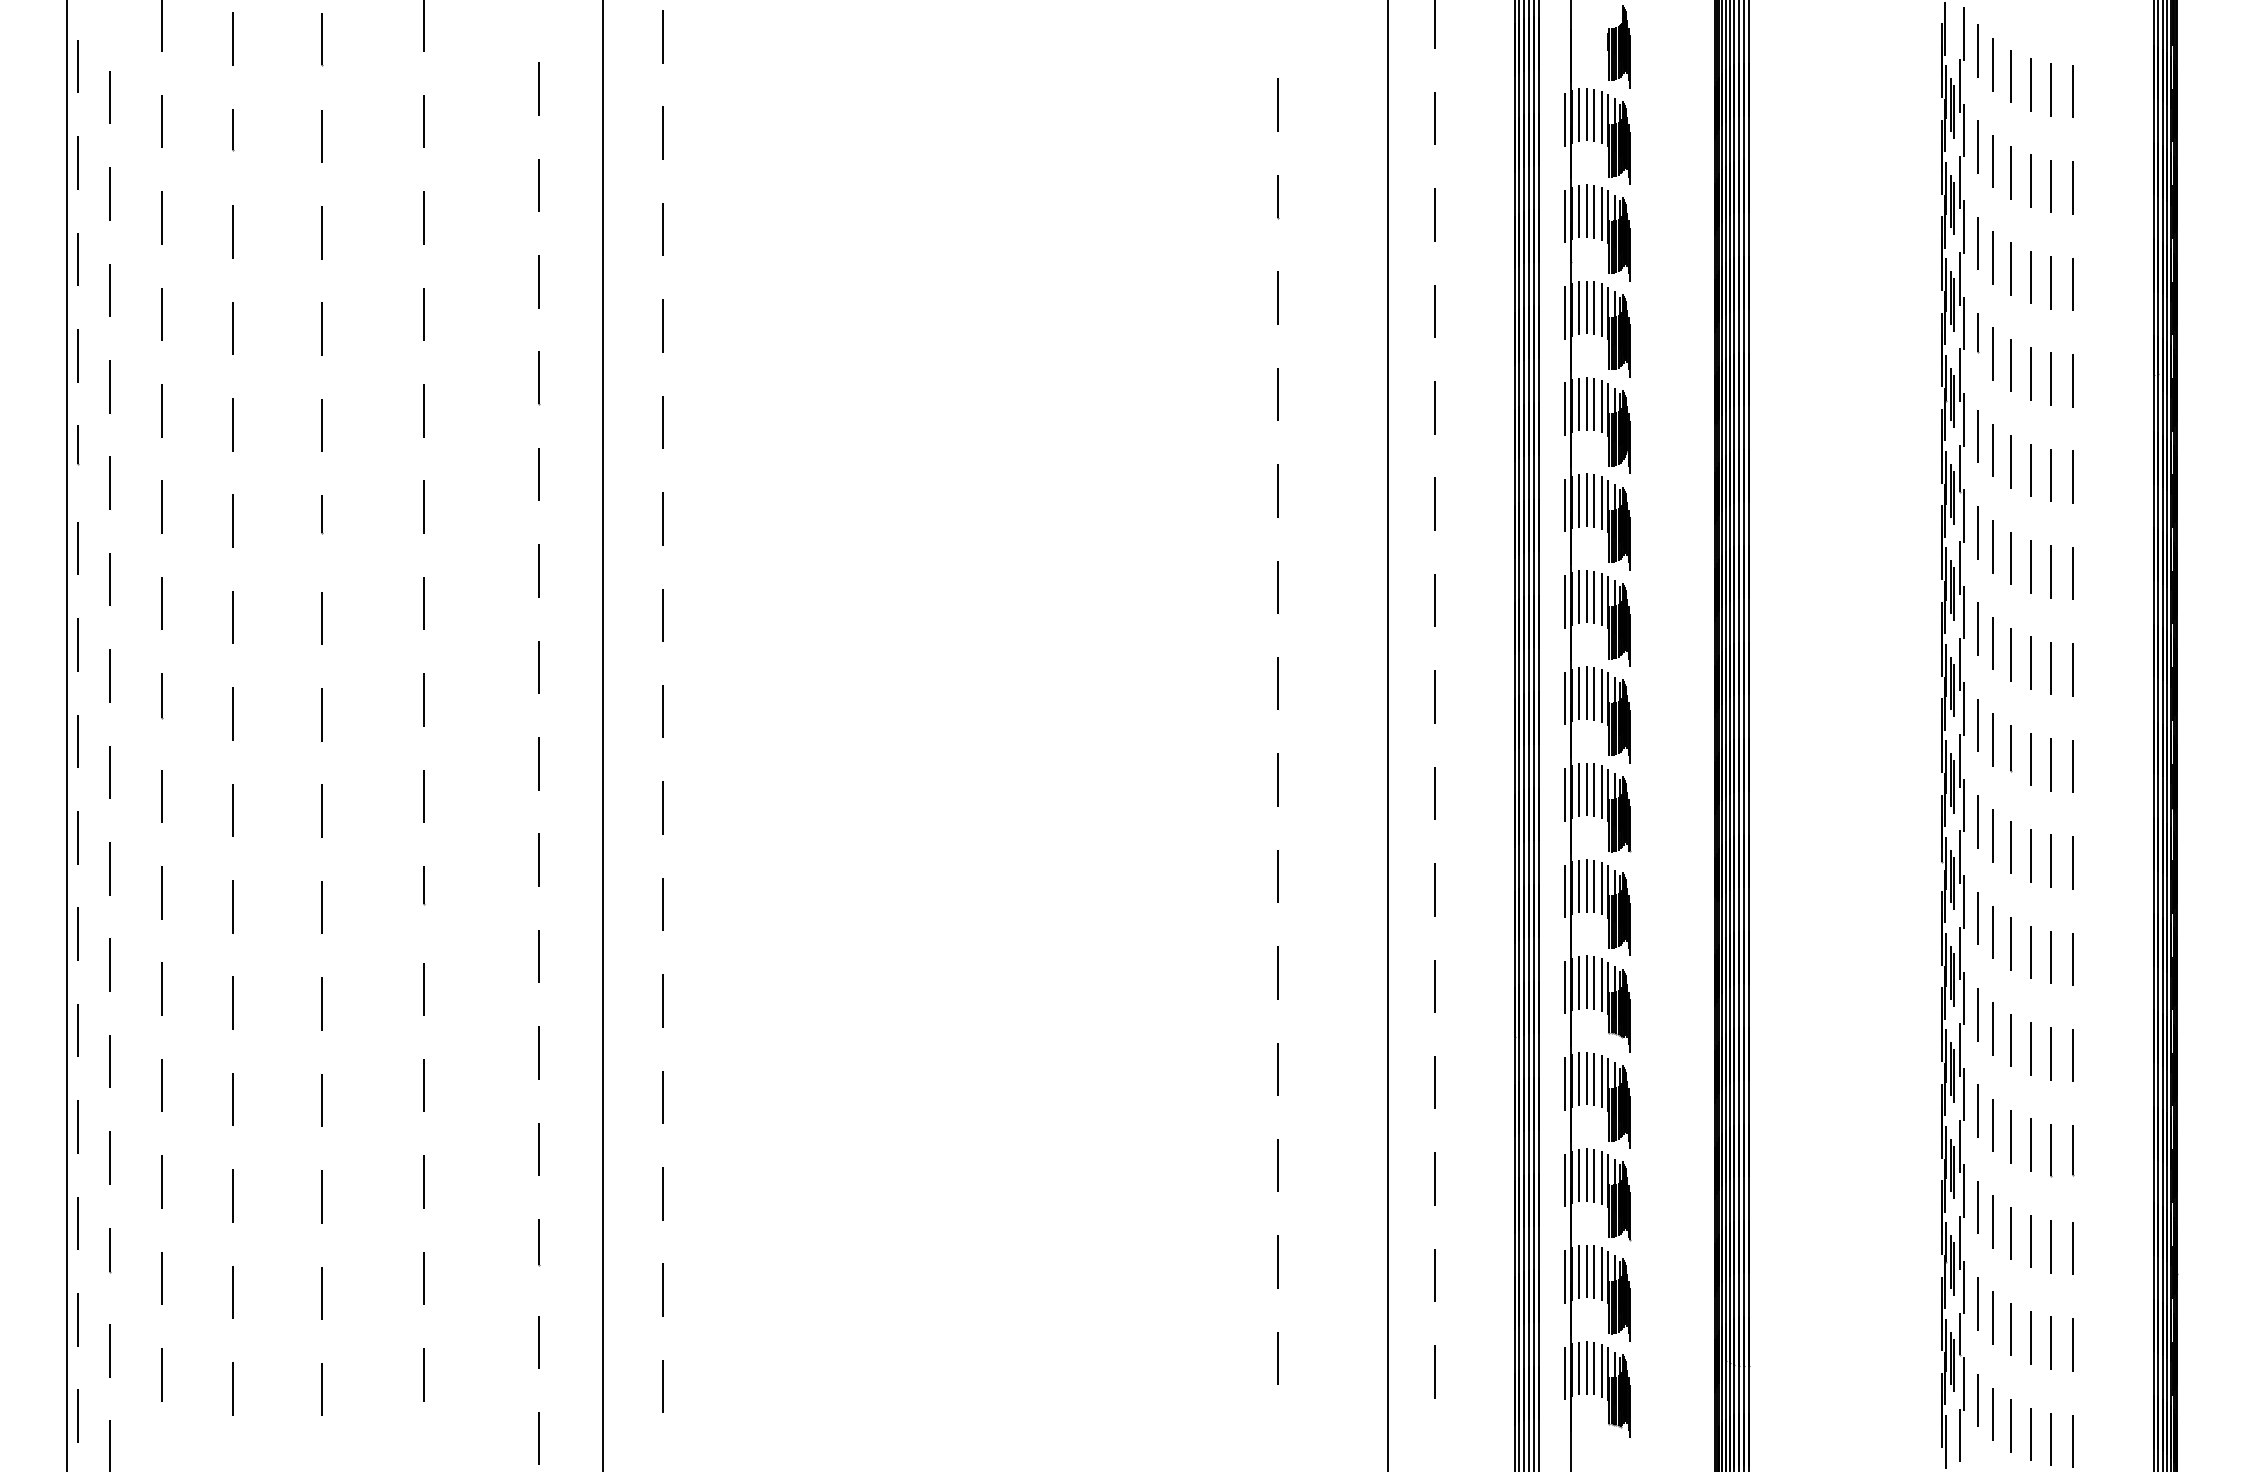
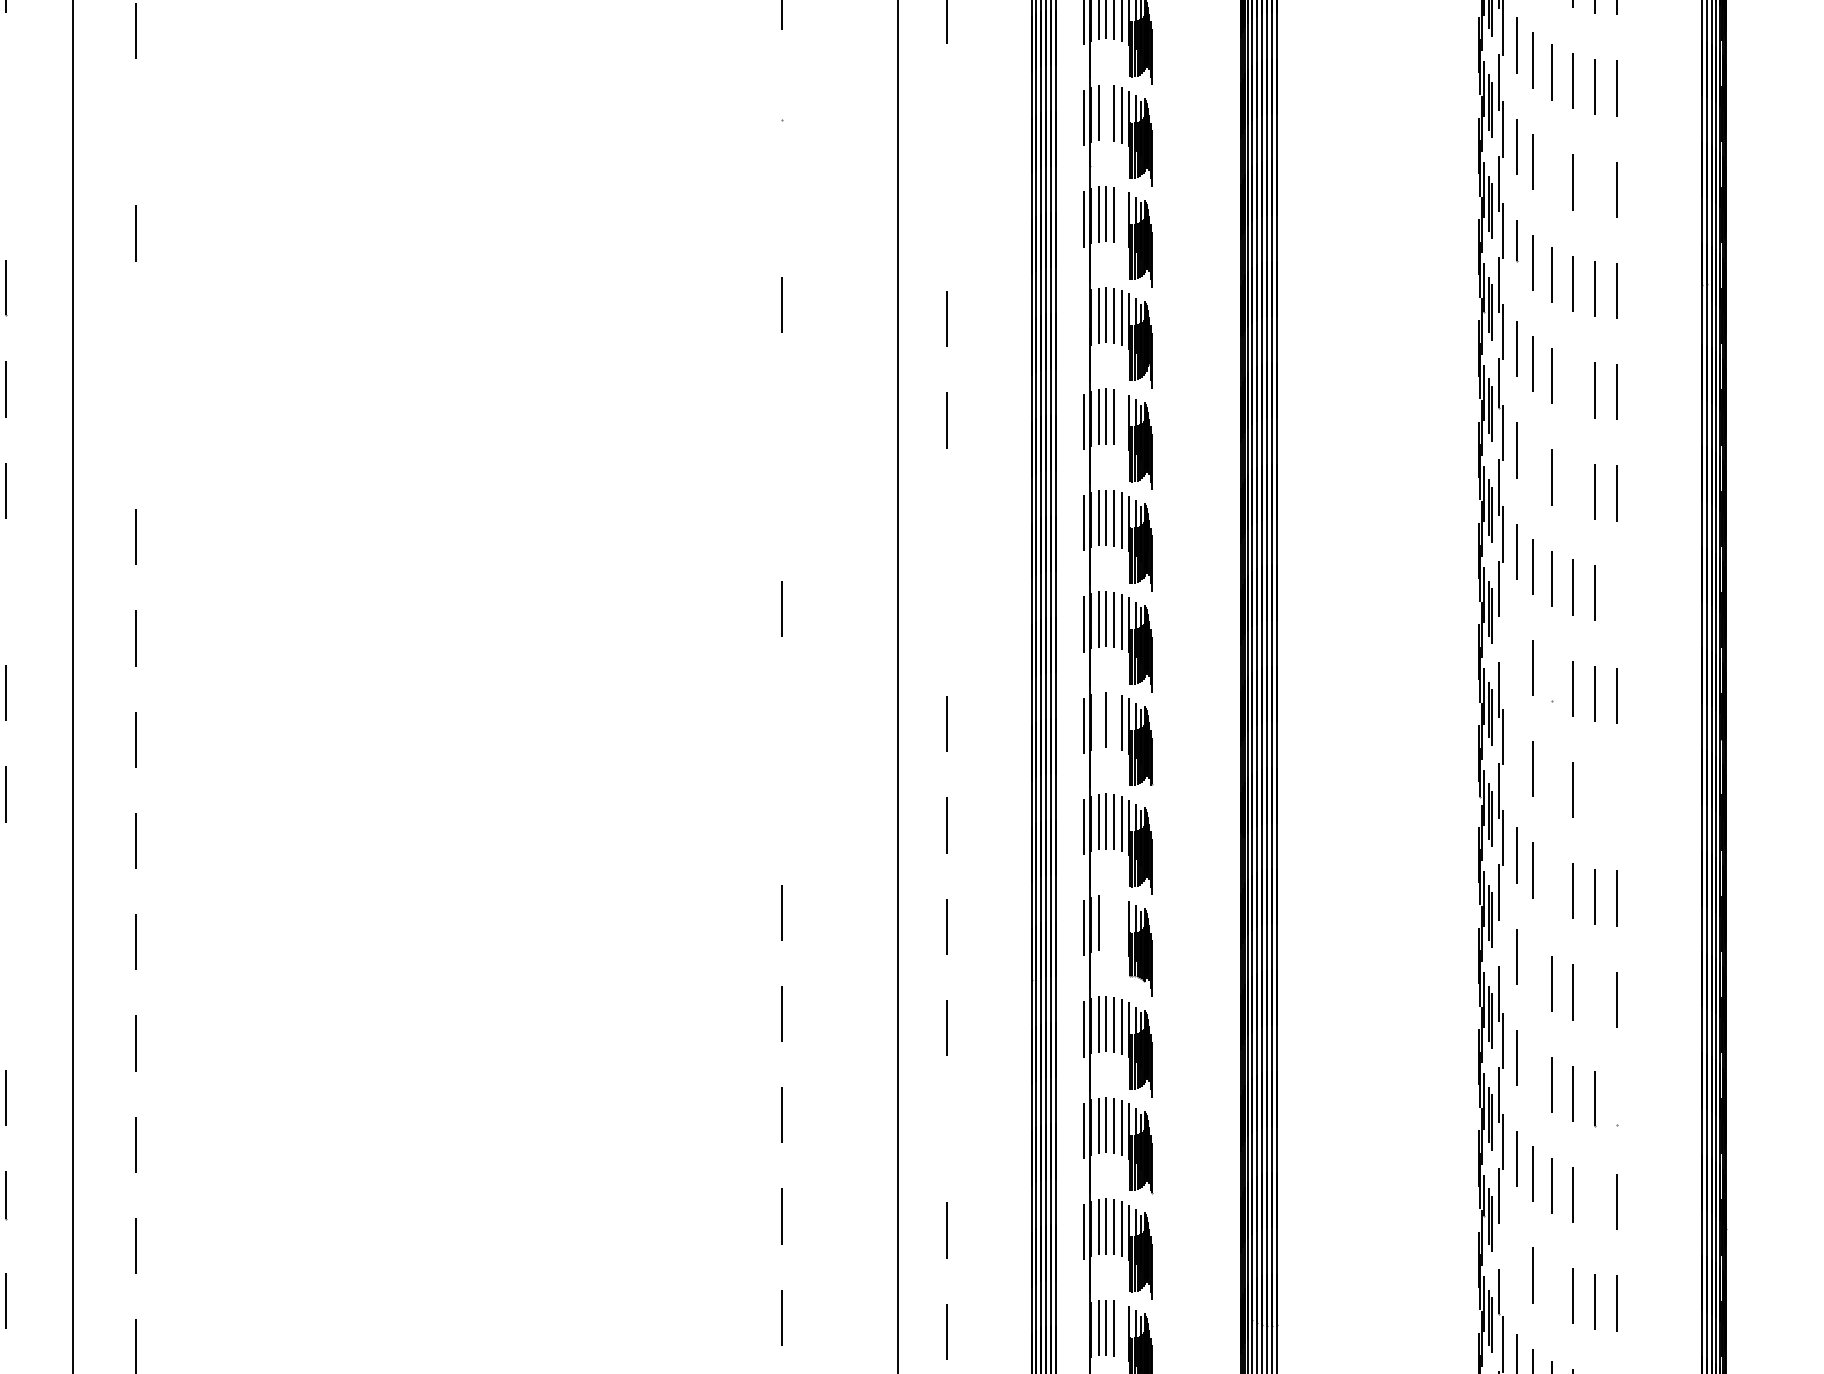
line: (539, 185) -> (6, 85), removed
line: (1277, 196) -> (781, 97), removed
line: (1586, 210) -> (1106, 112), removed
line: (1434, 214) -> (946, 116), removed
line: (662, 229) -> (135, 132), removed
line: (2011, 269) -> (1552, 174), removed
line: (539, 281) -> (6, 186), removed
line: (2051, 282) -> (1594, 187), removed
line: (1277, 297) -> (781, 203), removed
line: (1601, 310) -> (1121, 217), removed
line: (1434, 311) -> (946, 218), removed
line: (1565, 409) -> (1084, 321), removed
line: (662, 422) -> (135, 334), removed
line: (2030, 470) -> (1572, 385), removed
line: (1277, 490) -> (781, 406), removed
line: (1601, 502) -> (1121, 418), removed
line: (662, 518) -> (135, 435), removed
line: (1992, 546) -> (1532, 464), removed
line: (2030, 566) -> (1572, 485), removed
line: (1277, 587) -> (781, 508), removed
line: (1434, 600) -> (946, 521), removed
line: (539, 667) -> (6, 592), removed
line: (2072, 669) -> (1616, 594), removed
line: (1434, 696) -> (946, 622), removed
line: (1964, 708) -> (1503, 635), removed
line: (1977, 725) -> (1516, 652), removed
line: (2011, 747) -> (1552, 676), removed
line: (1277, 779) -> (781, 709), removed
line: (1579, 789) -> (1098, 720), removed
line: (1594, 790) -> (1114, 721), removed
line: (1977, 821) -> (1516, 753), removed
line: (2010, 847) -> (1551, 781), removed
line: (2051, 860) -> (1594, 794), removed
line: (2072, 862) -> (1616, 796), removed
line: (1277, 876) -> (781, 811), removed
line: (2011, 943) -> (1552, 881), removed
line: (539, 956) -> (6, 895), removed
line: (1586, 982) -> (1106, 922), removed
line: (1594, 982) -> (1114, 922), removed
line: (1601, 984) -> (1121, 924), removed
line: (1964, 998) -> (1503, 939), removed
line: (1992, 1028) -> (1532, 971), removed
line: (539, 1052) -> (6, 996), removed
line: (2050, 1053) -> (1593, 997), removed
line: (1993, 1125) -> (1533, 1073), removed
line: (2072, 1149) -> (1616, 1098), removed
line: (1434, 1178) -> (946, 1128), removed
line: (2051, 1246) -> (1594, 1200), removed
line: (1964, 1287) -> (1503, 1243), removed
line: (1977, 1303) -> (1516, 1260), removed
line: (2010, 1329) -> (1551, 1287), removed
line: (1601, 1370) -> (1121, 1330), removed
line: (1565, 1373) -> (1084, 1333), removed

